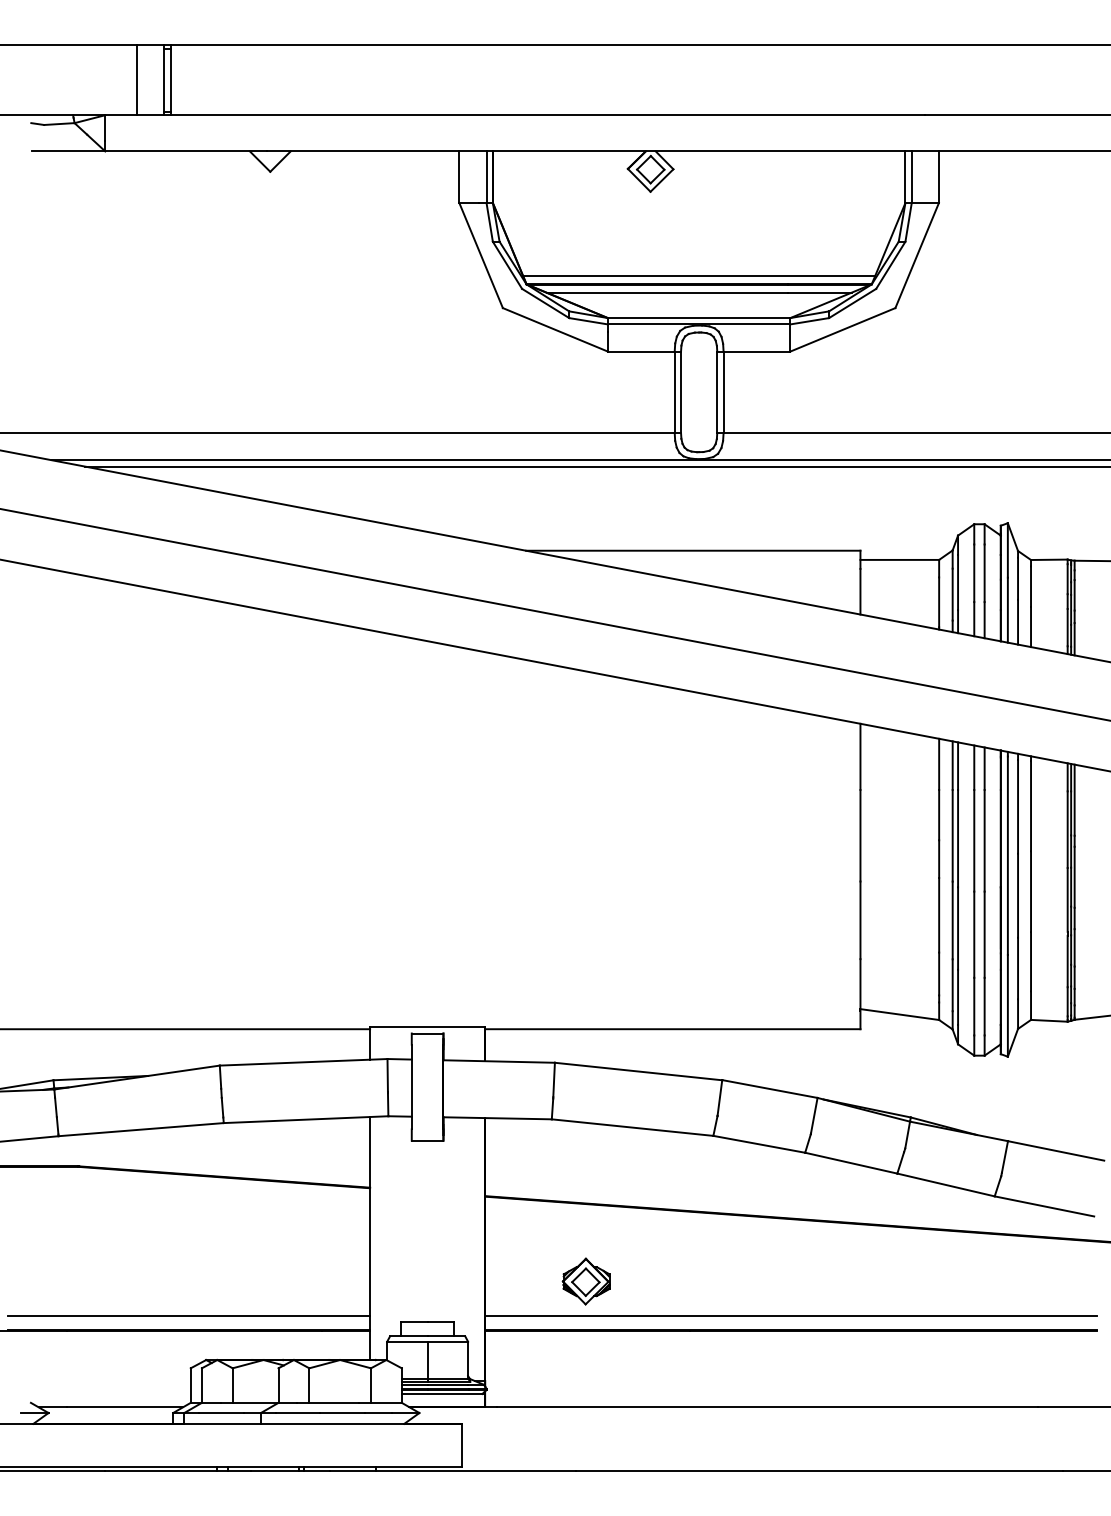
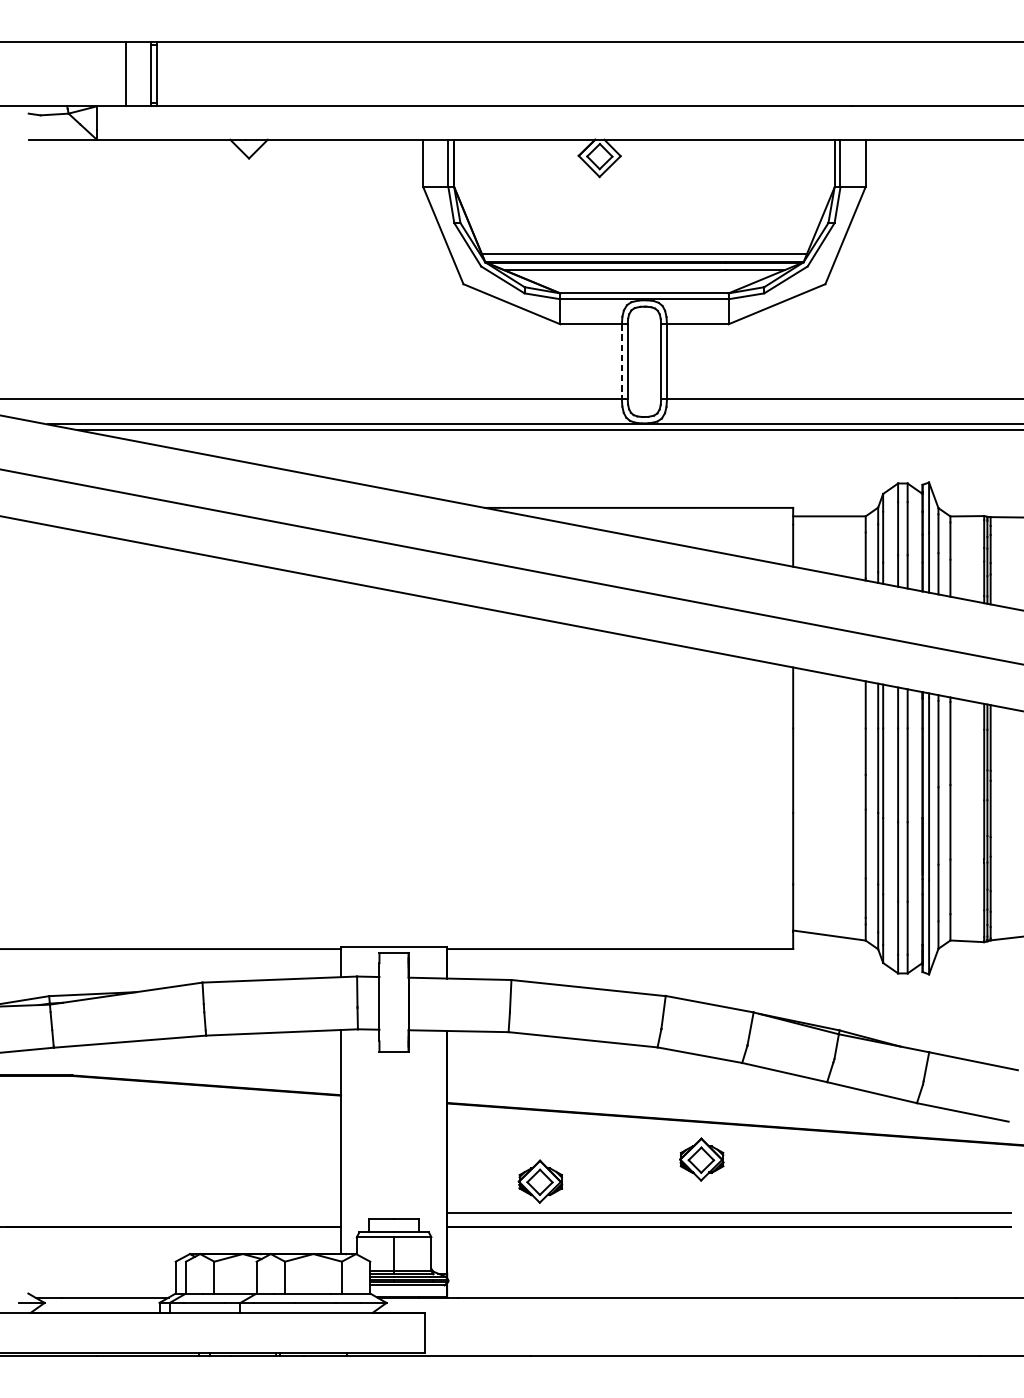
line: (674, 392) -> (621, 362), solid -> dashed
part: (760, 1257) -> (701, 1159), added
line: (188, 1316) -> (173, 1213), removed

